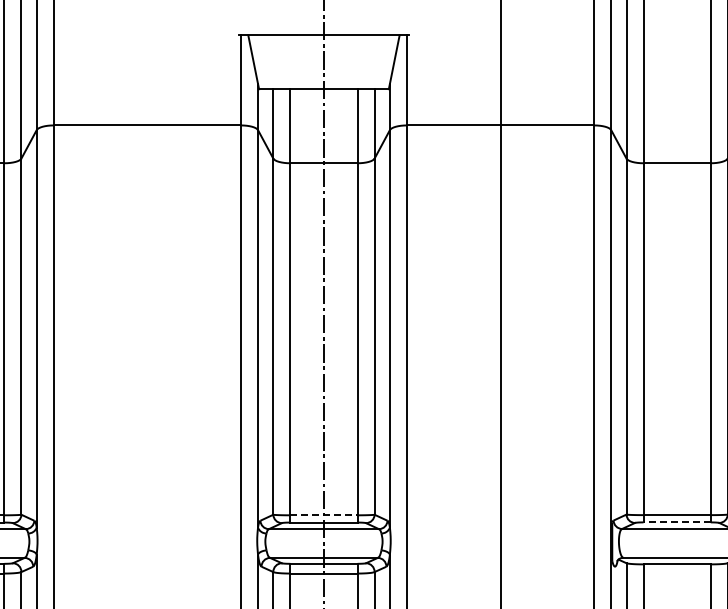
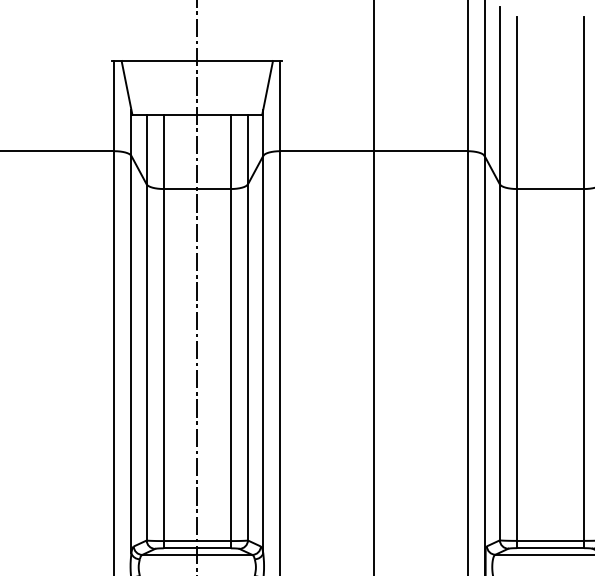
line: (323, 515) -> (196, 541), dashed -> solid
line: (677, 522) -> (550, 548), dashed -> solid

